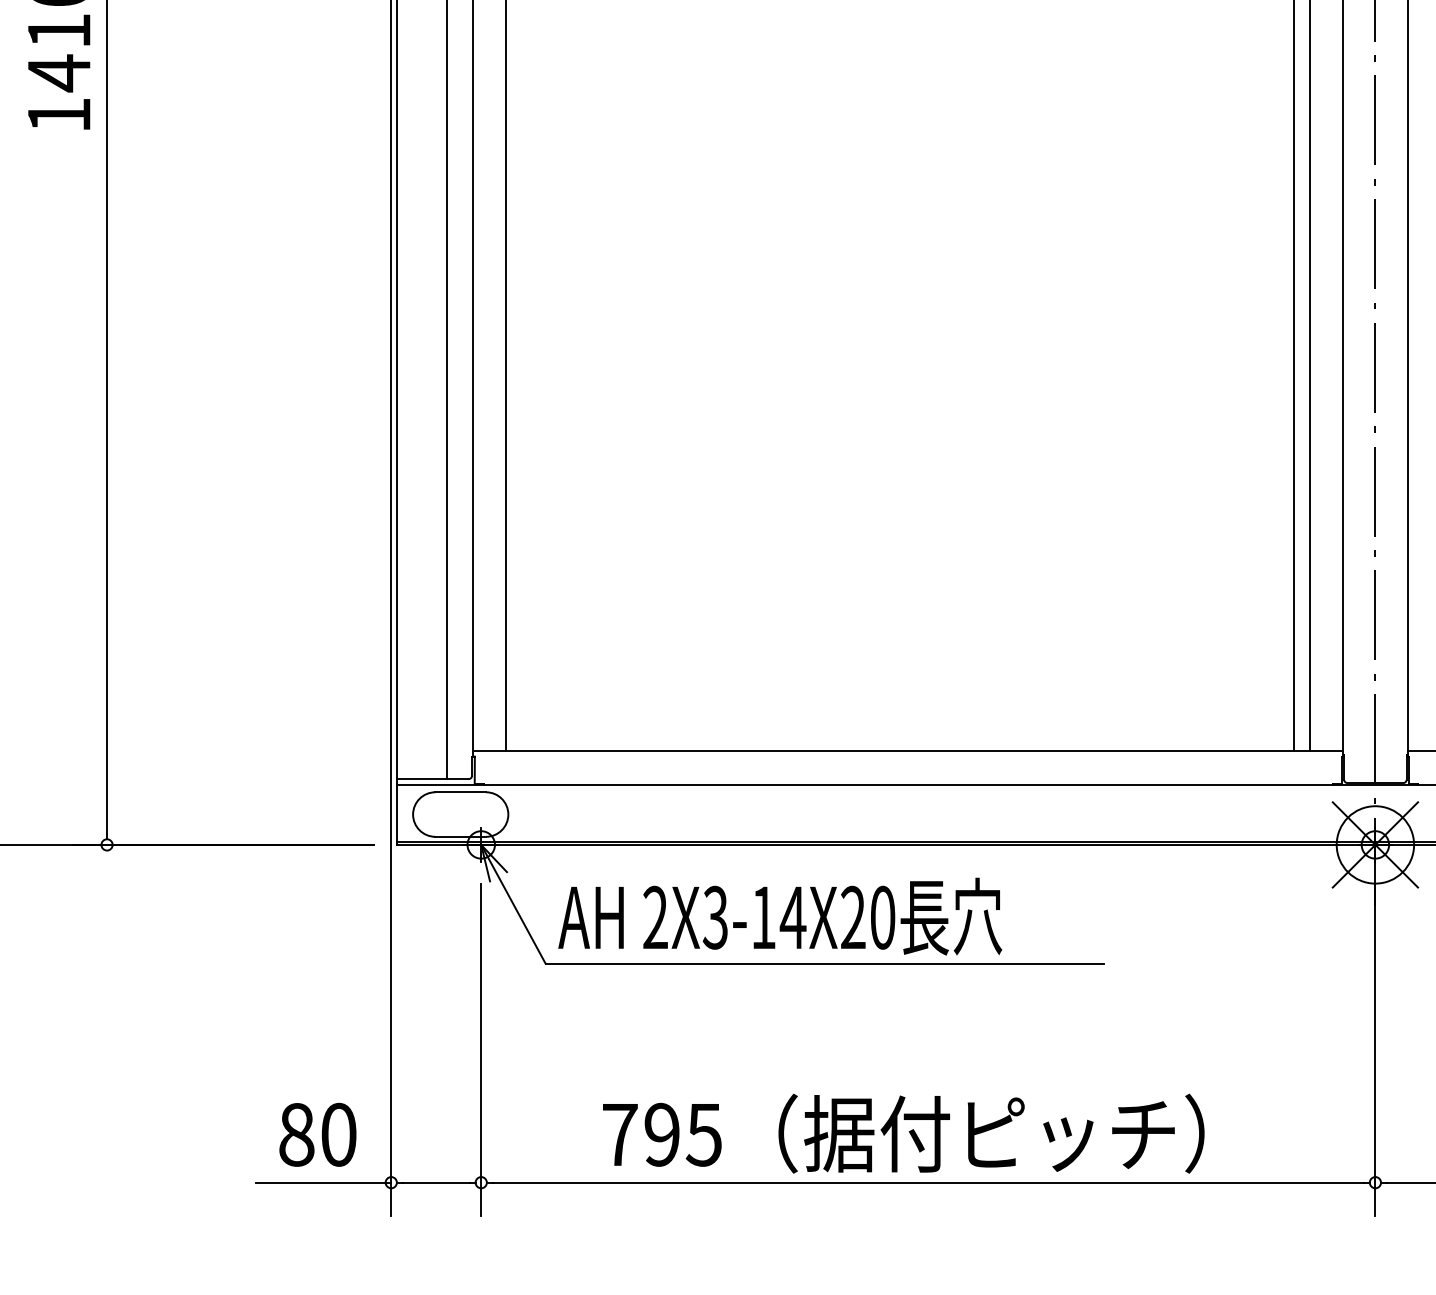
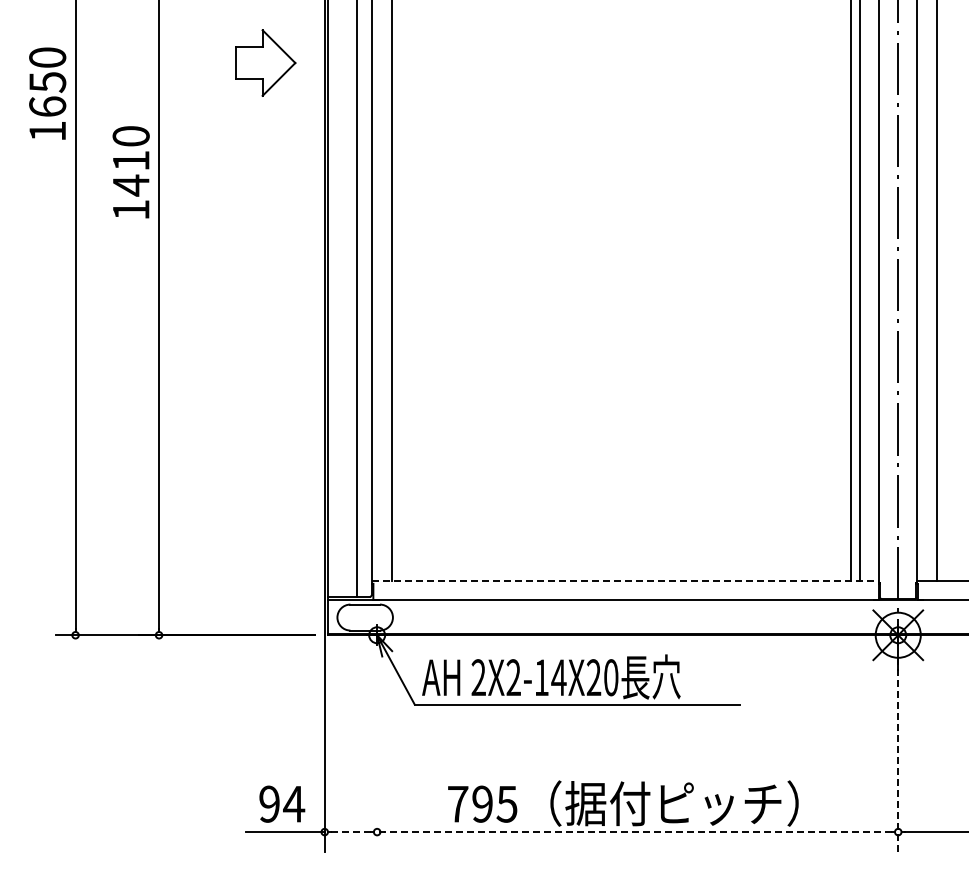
line: (909, 750) -> (626, 580), solid -> dashed
text: (715, 919) -> (513, 678), 2X3-14X20 -> 2X2-14X20
line: (481, 1049) -> (377, 754), removed
line: (1375, 1049) -> (898, 754), solid -> dashed
text: (318, 1133) -> (282, 803), 80 -> 94
line: (435, 1183) -> (350, 832), solid -> dashed
line: (927, 1183) -> (637, 832), solid -> dashed

